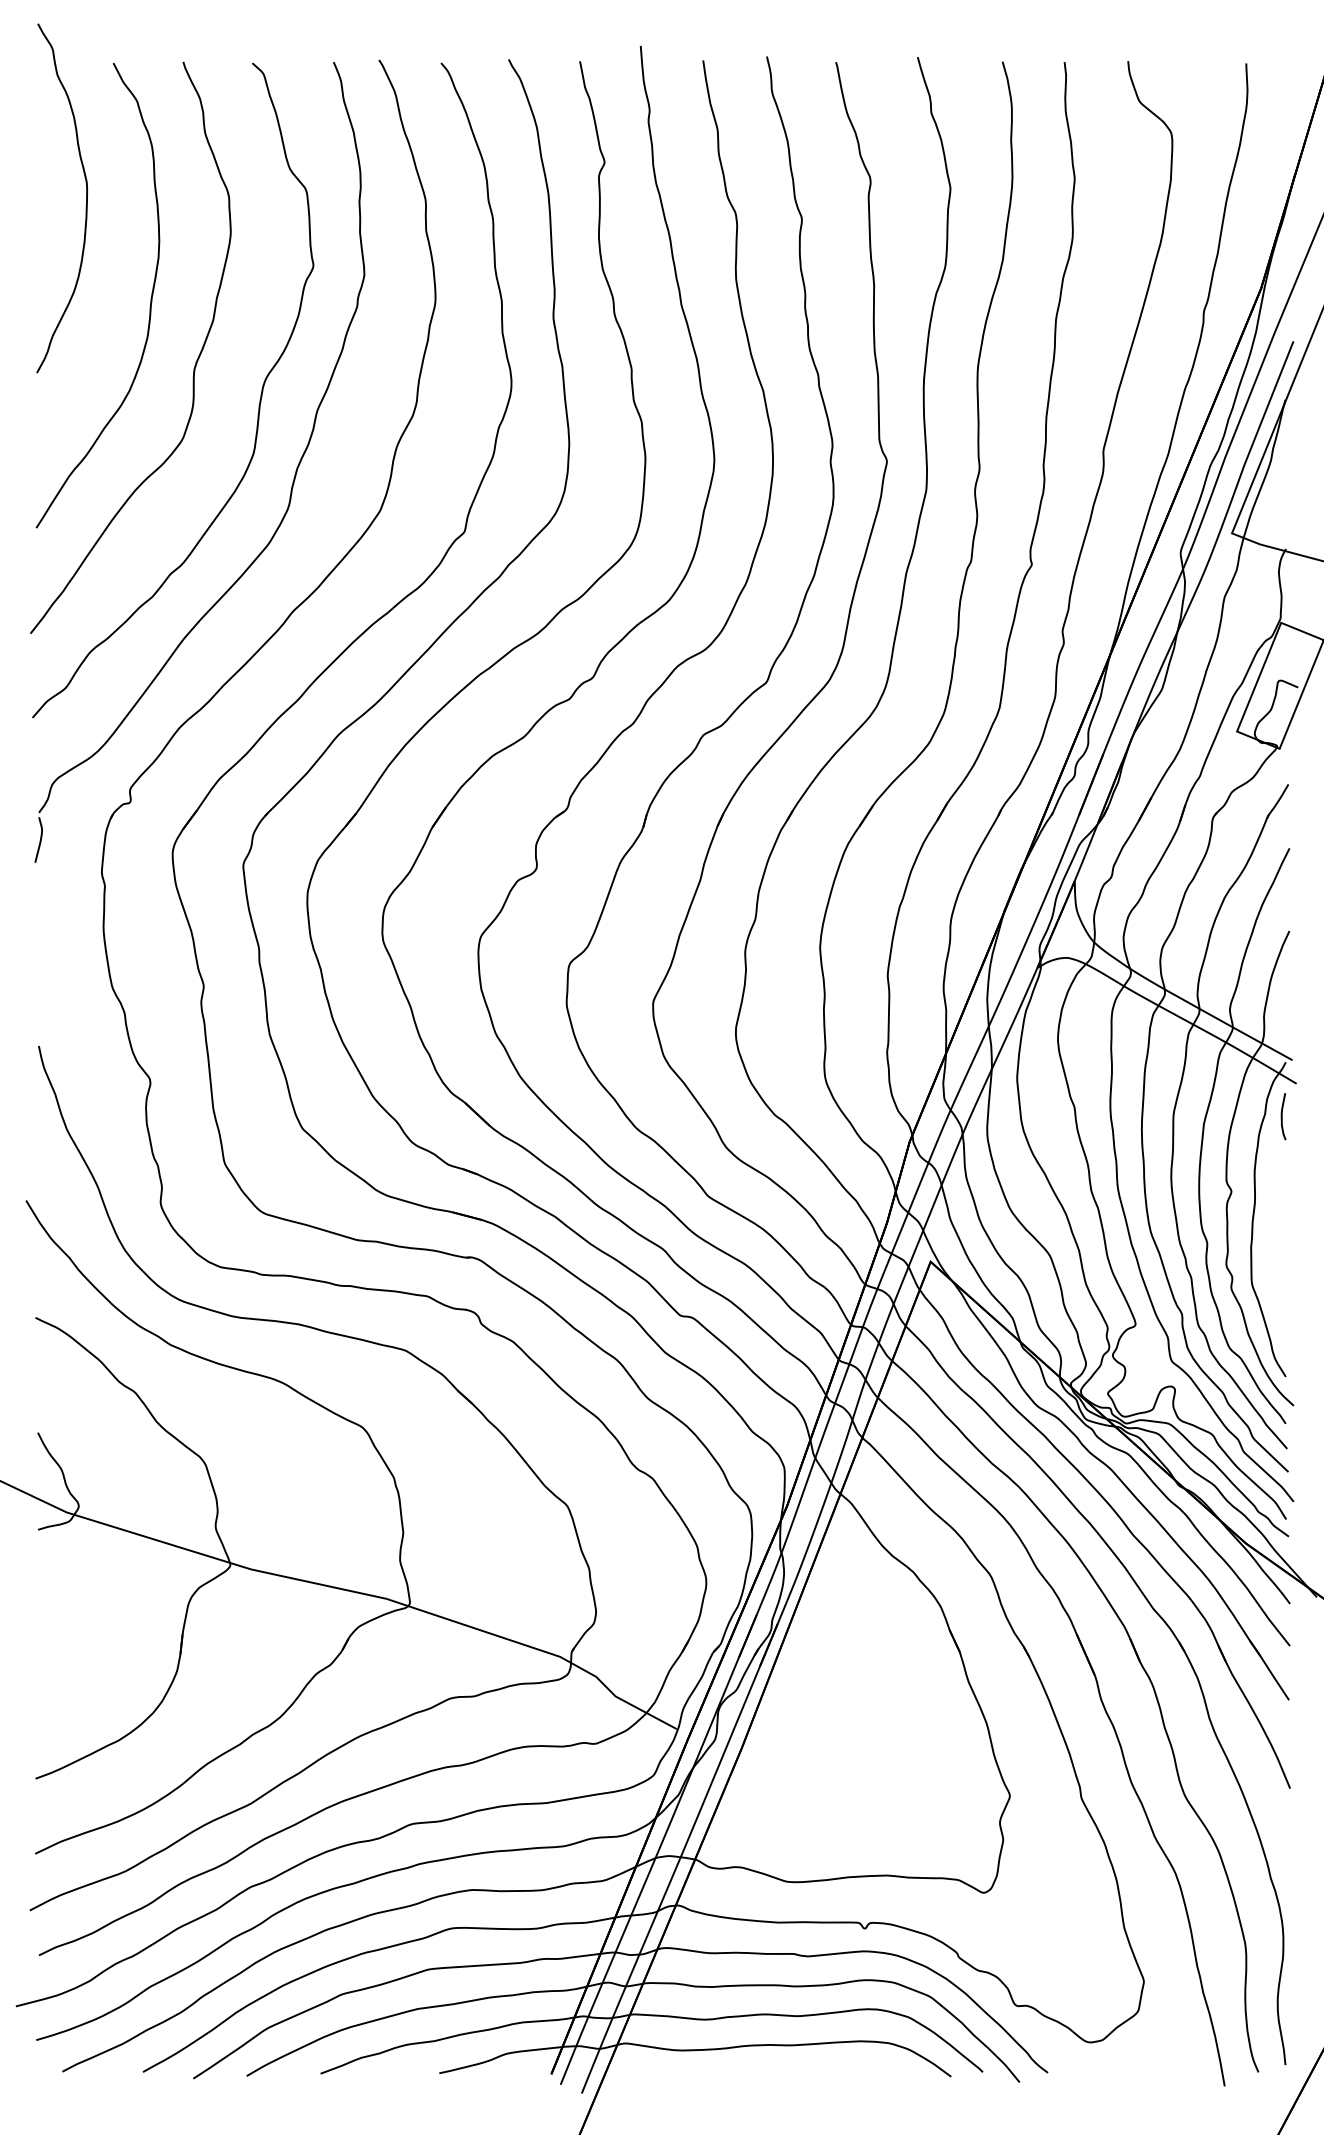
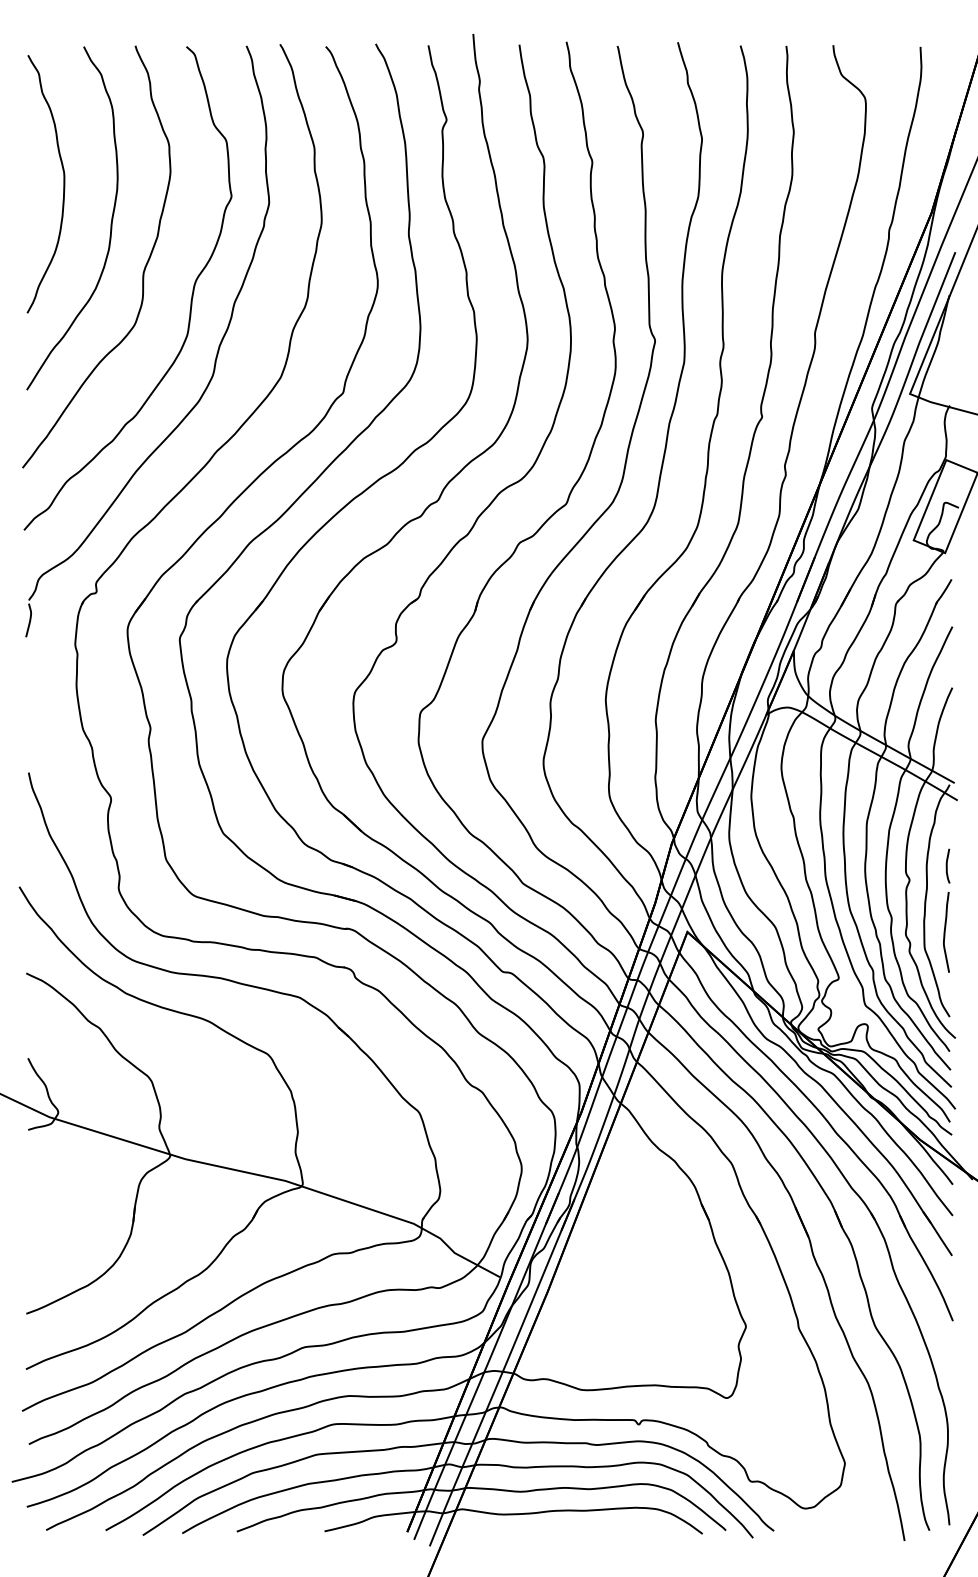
curve: (86, 198) -> (63, 184), moved
curve: (1282, 1116) -> (947, 866), moved
curve: (1279, 1261) -> (945, 931), added

